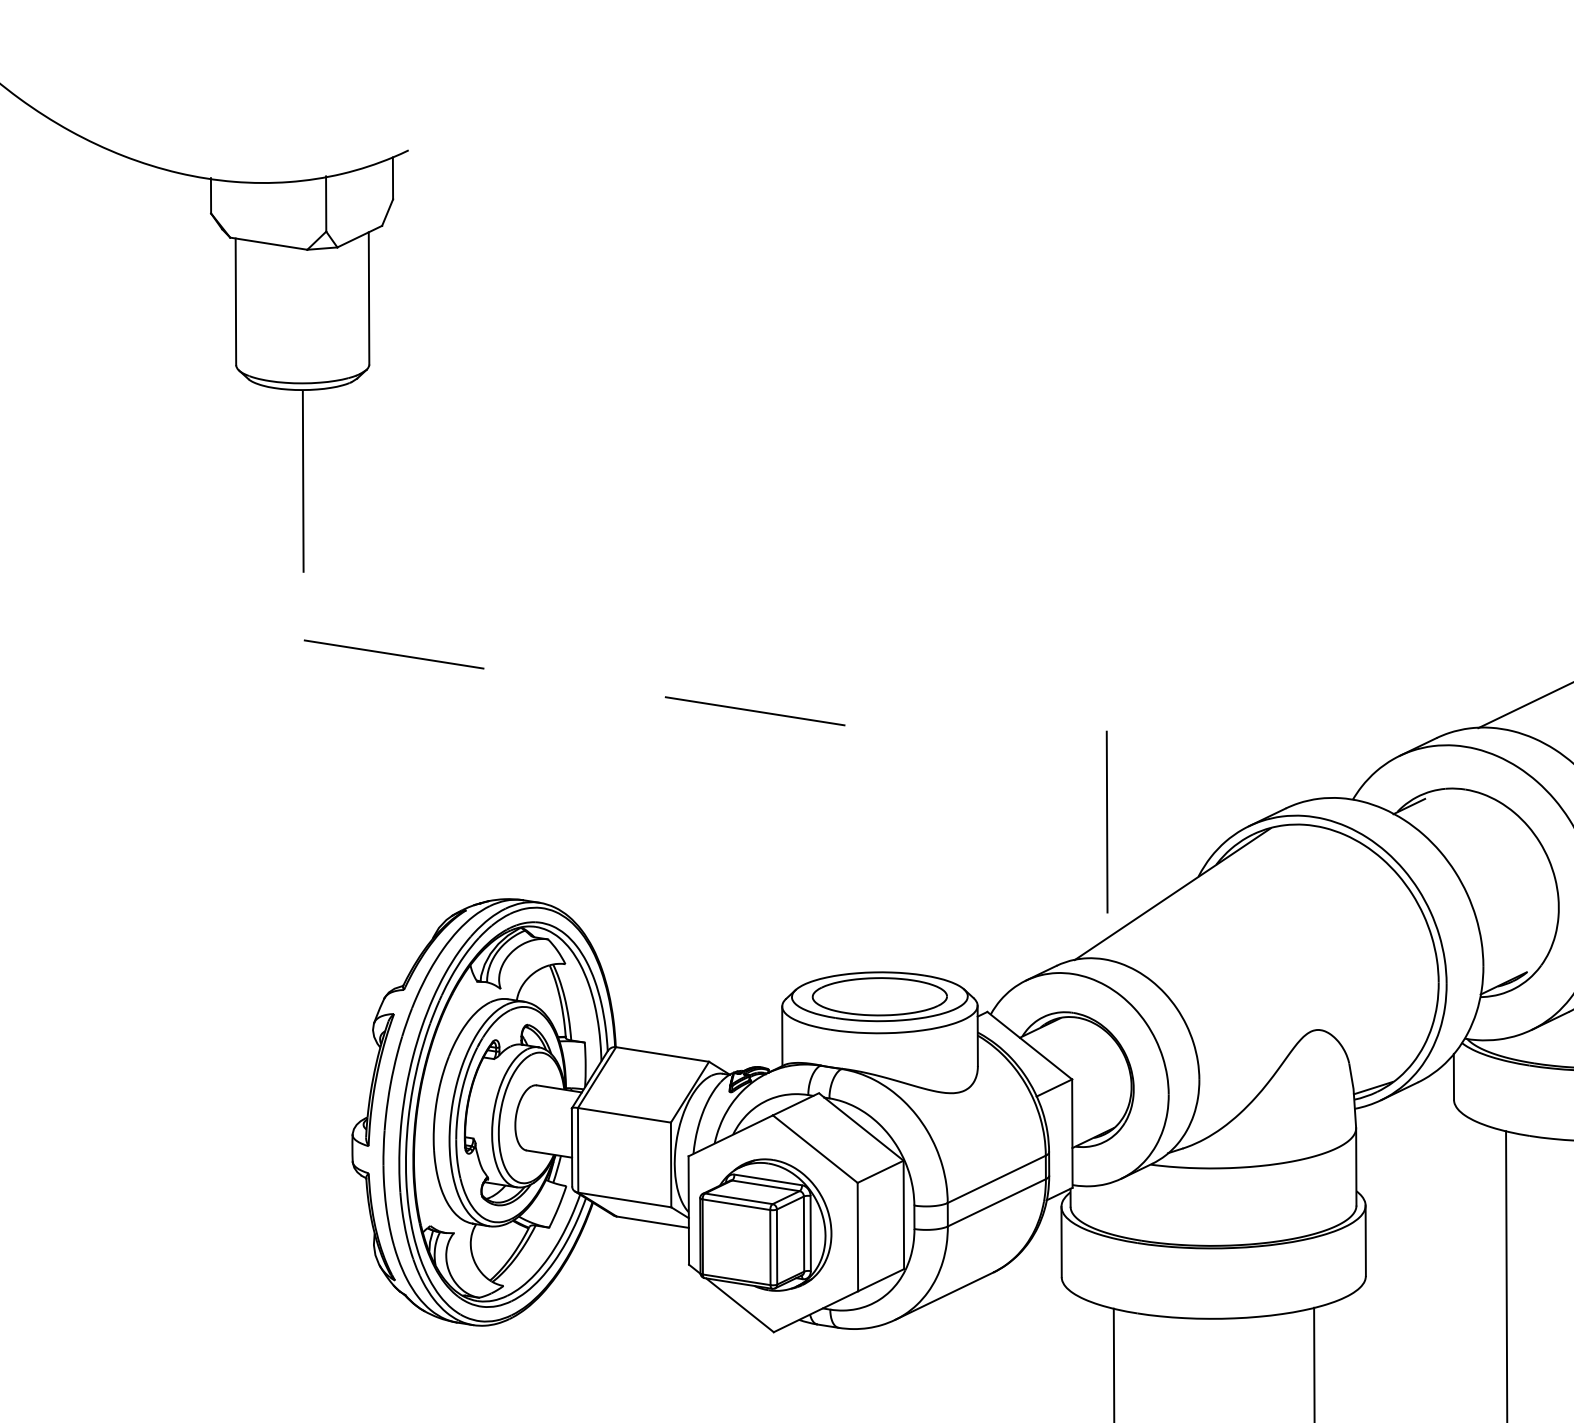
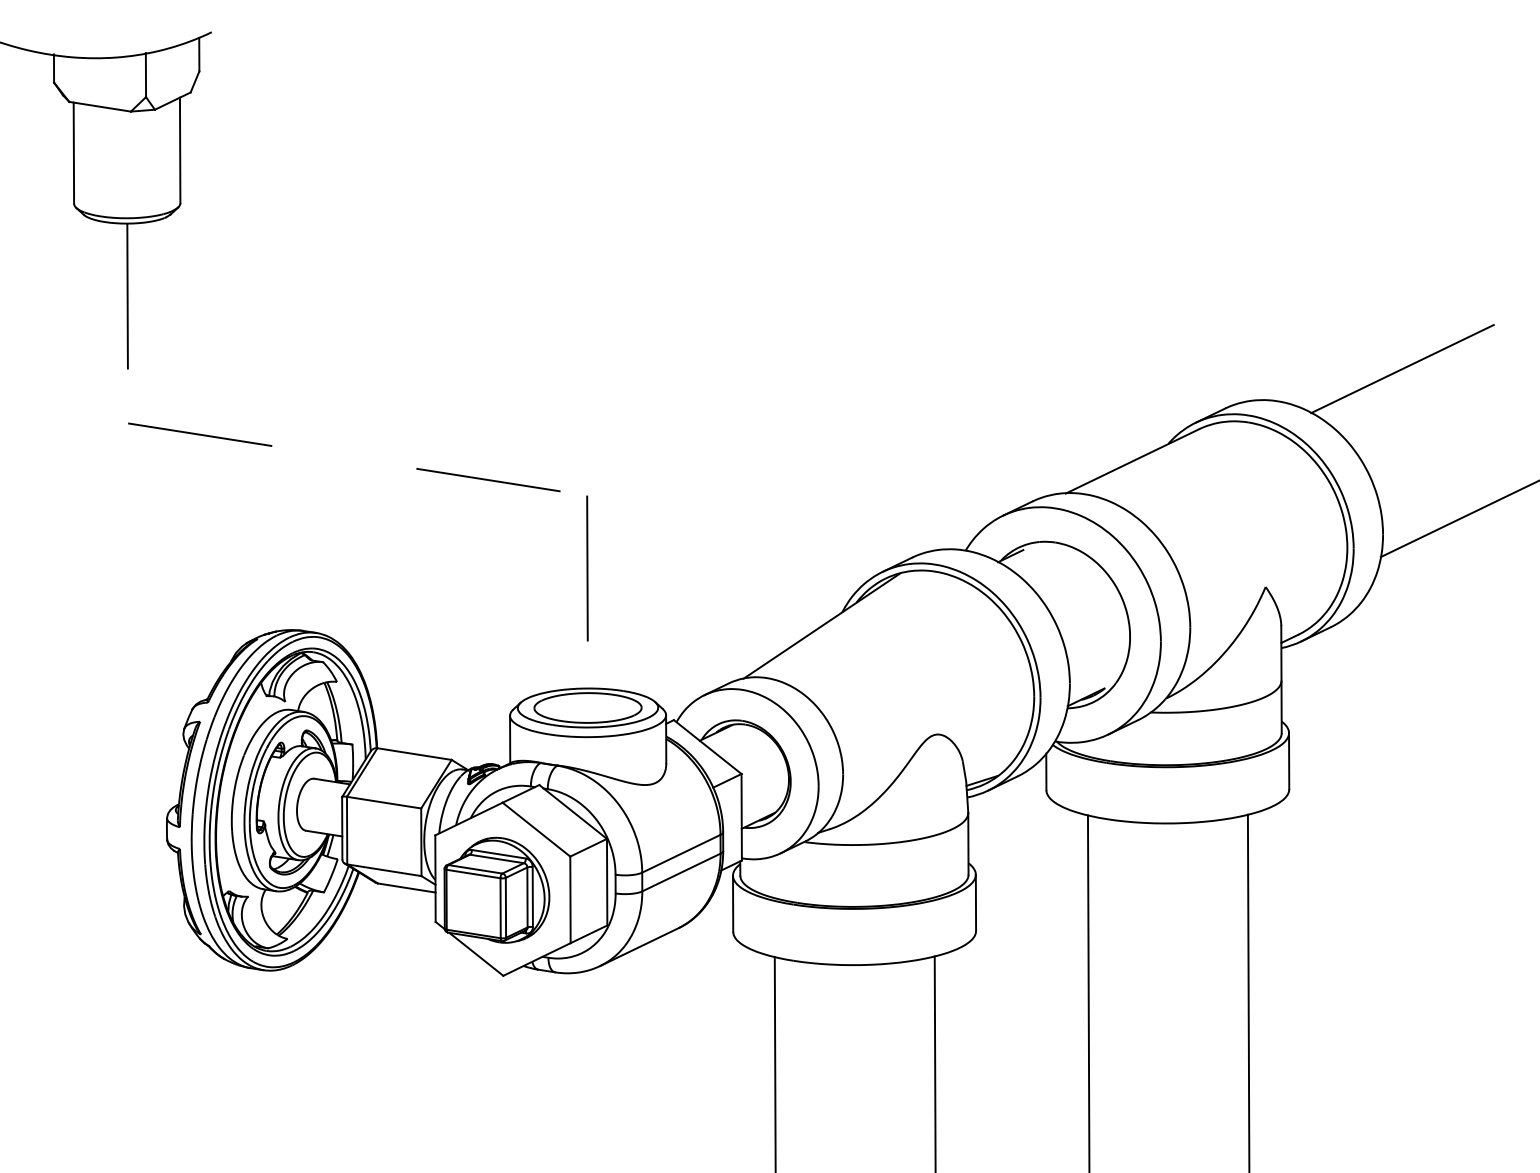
line: (1107, 822) -> (587, 568), moved

